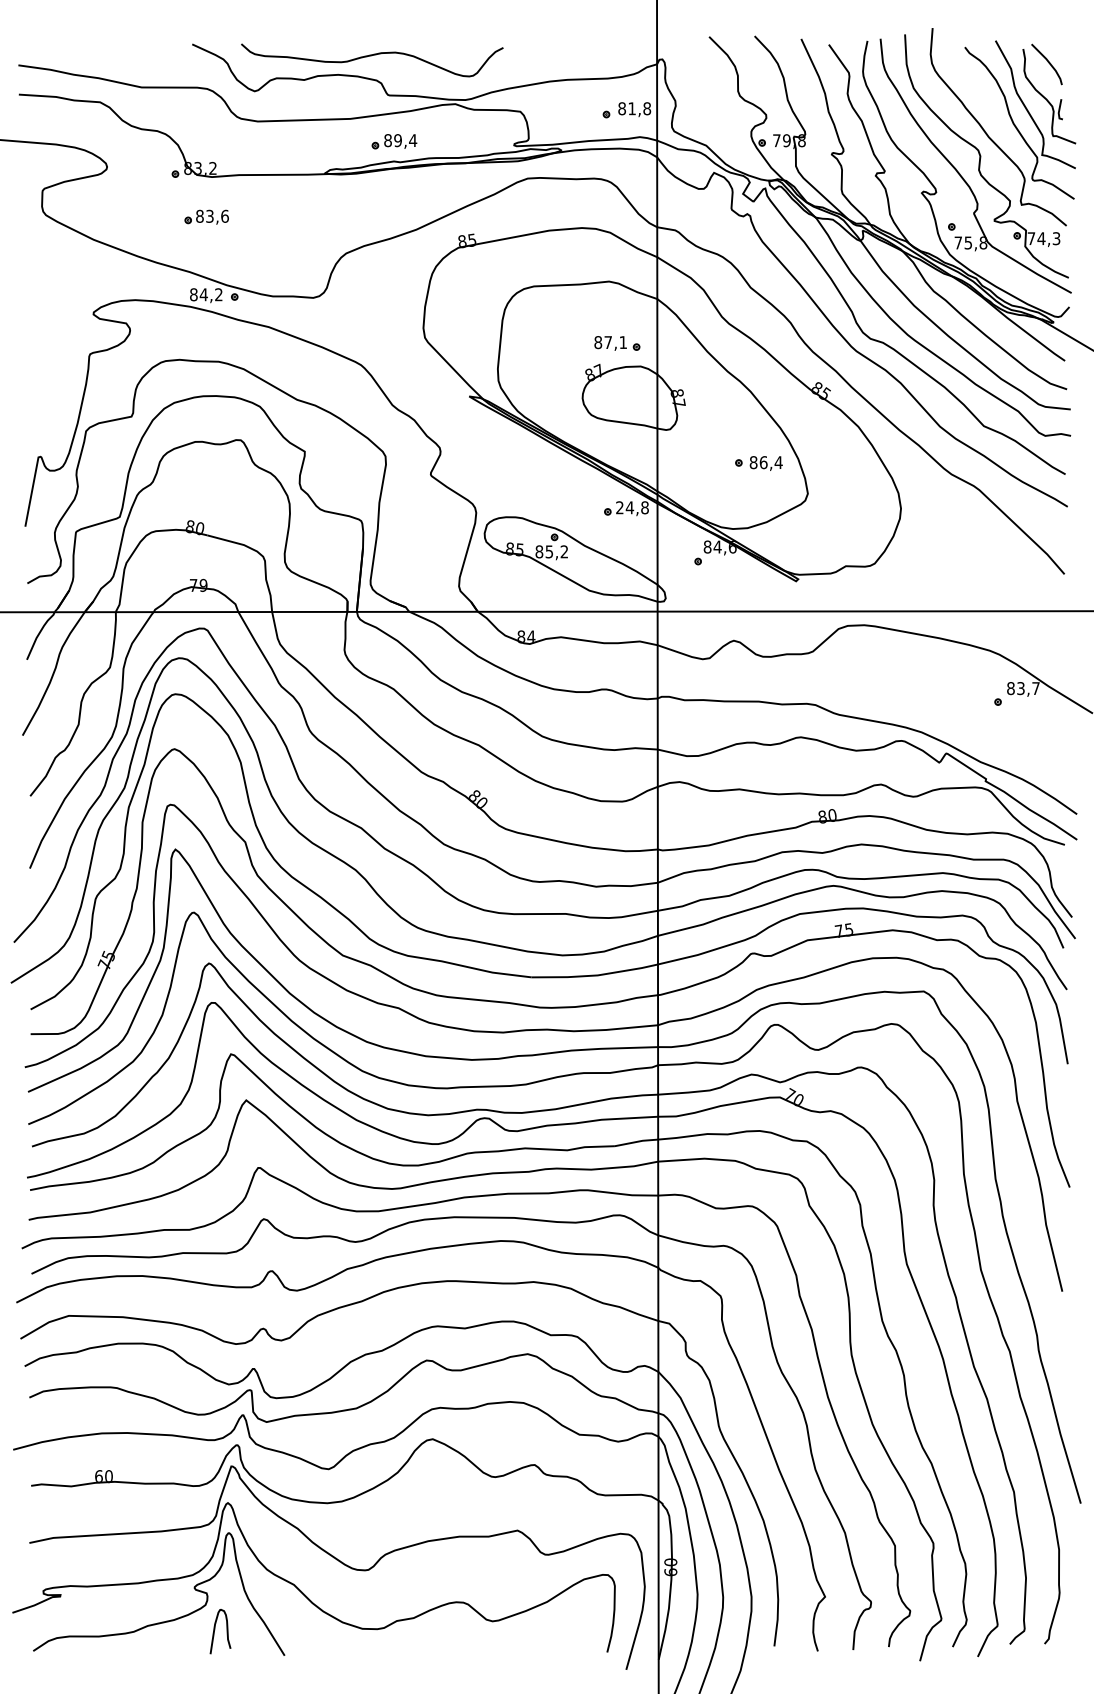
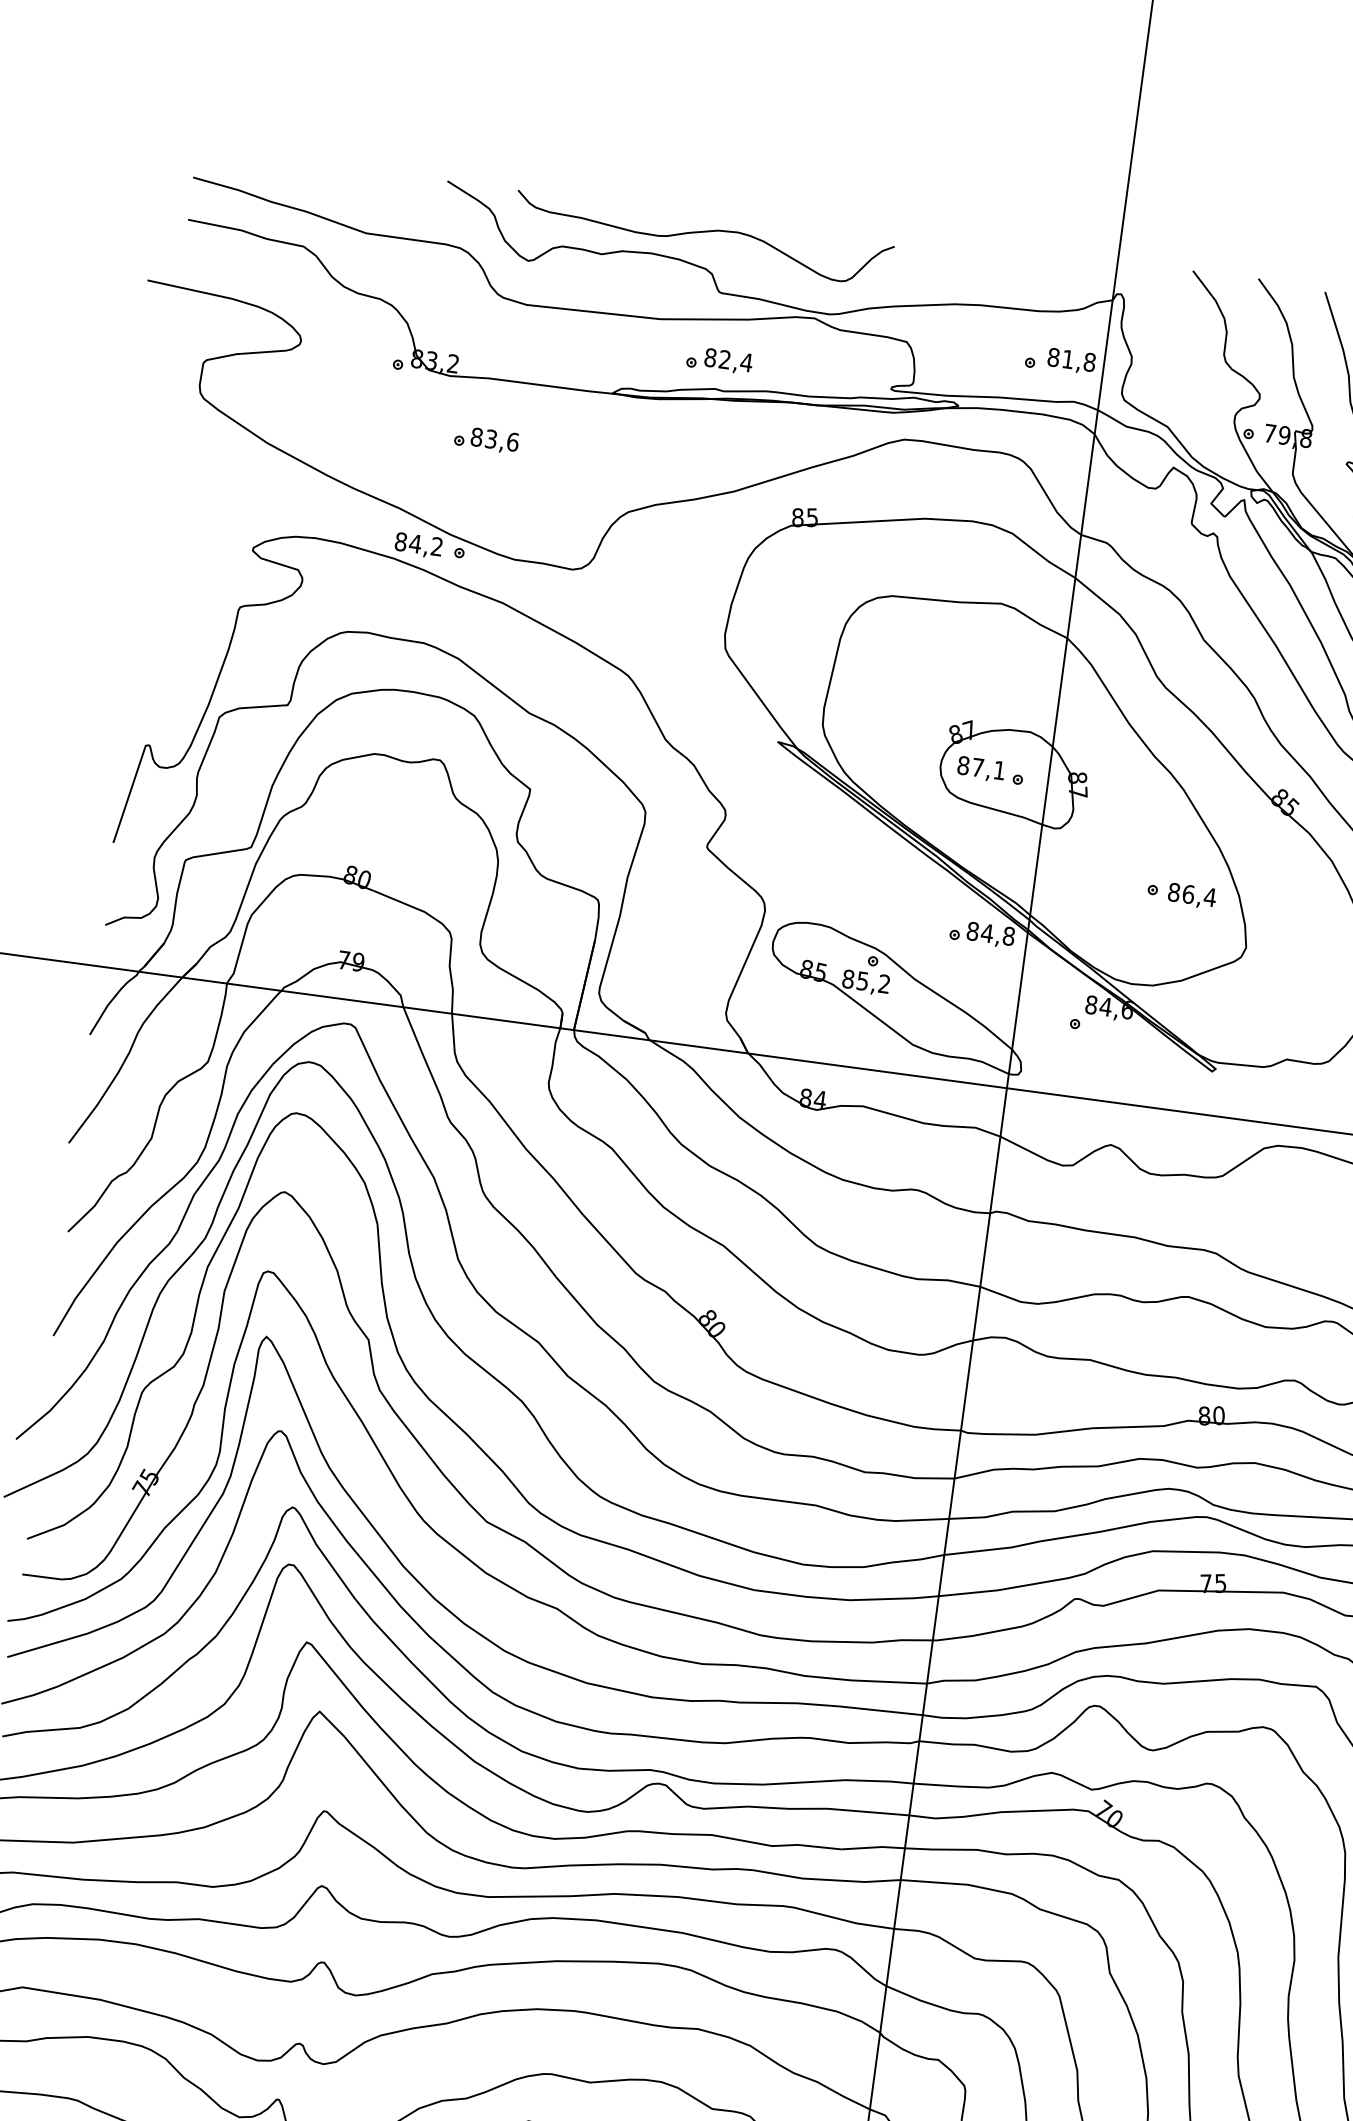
text: (397, 140) -> (724, 359), 89,4 -> 82,4
part: (206, 216) -> (486, 438), moved
part: (617, 343) -> (991, 770), moved
text: (619, 507) -> (972, 930), 24,8 -> 84,8

